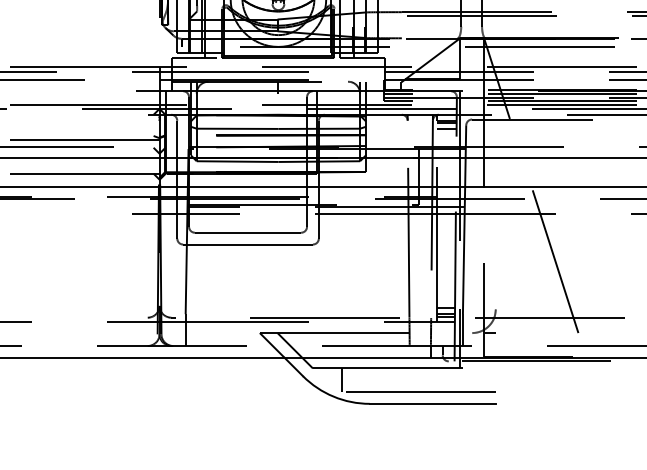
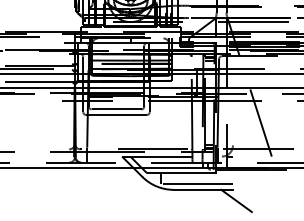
line: (503, 426) -> (236, 200), added

